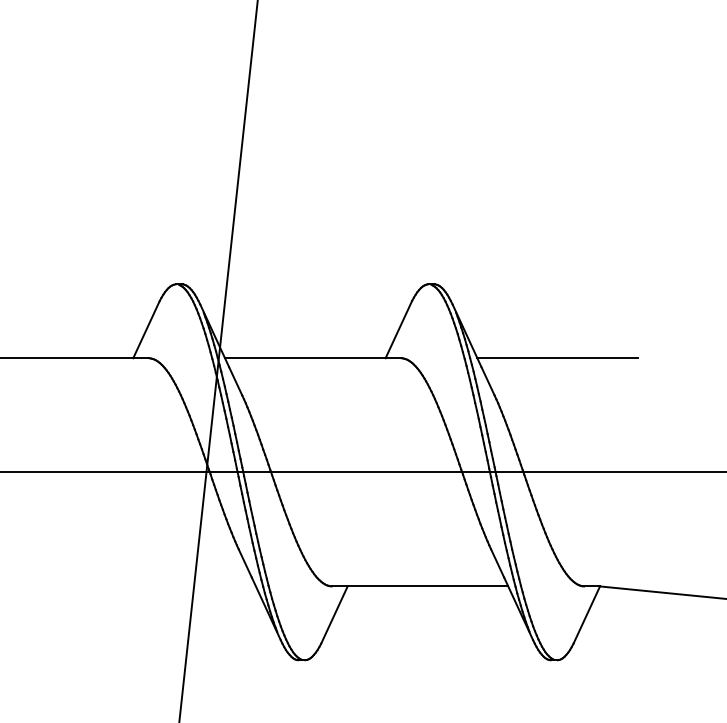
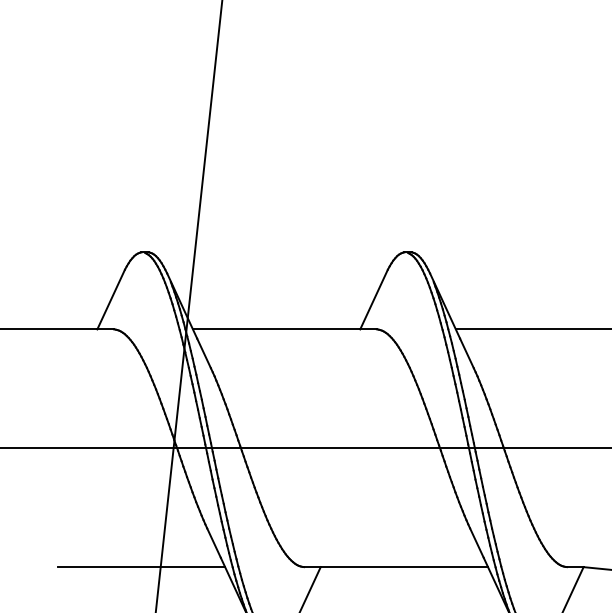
line: (175, 586) -> (141, 567), added

